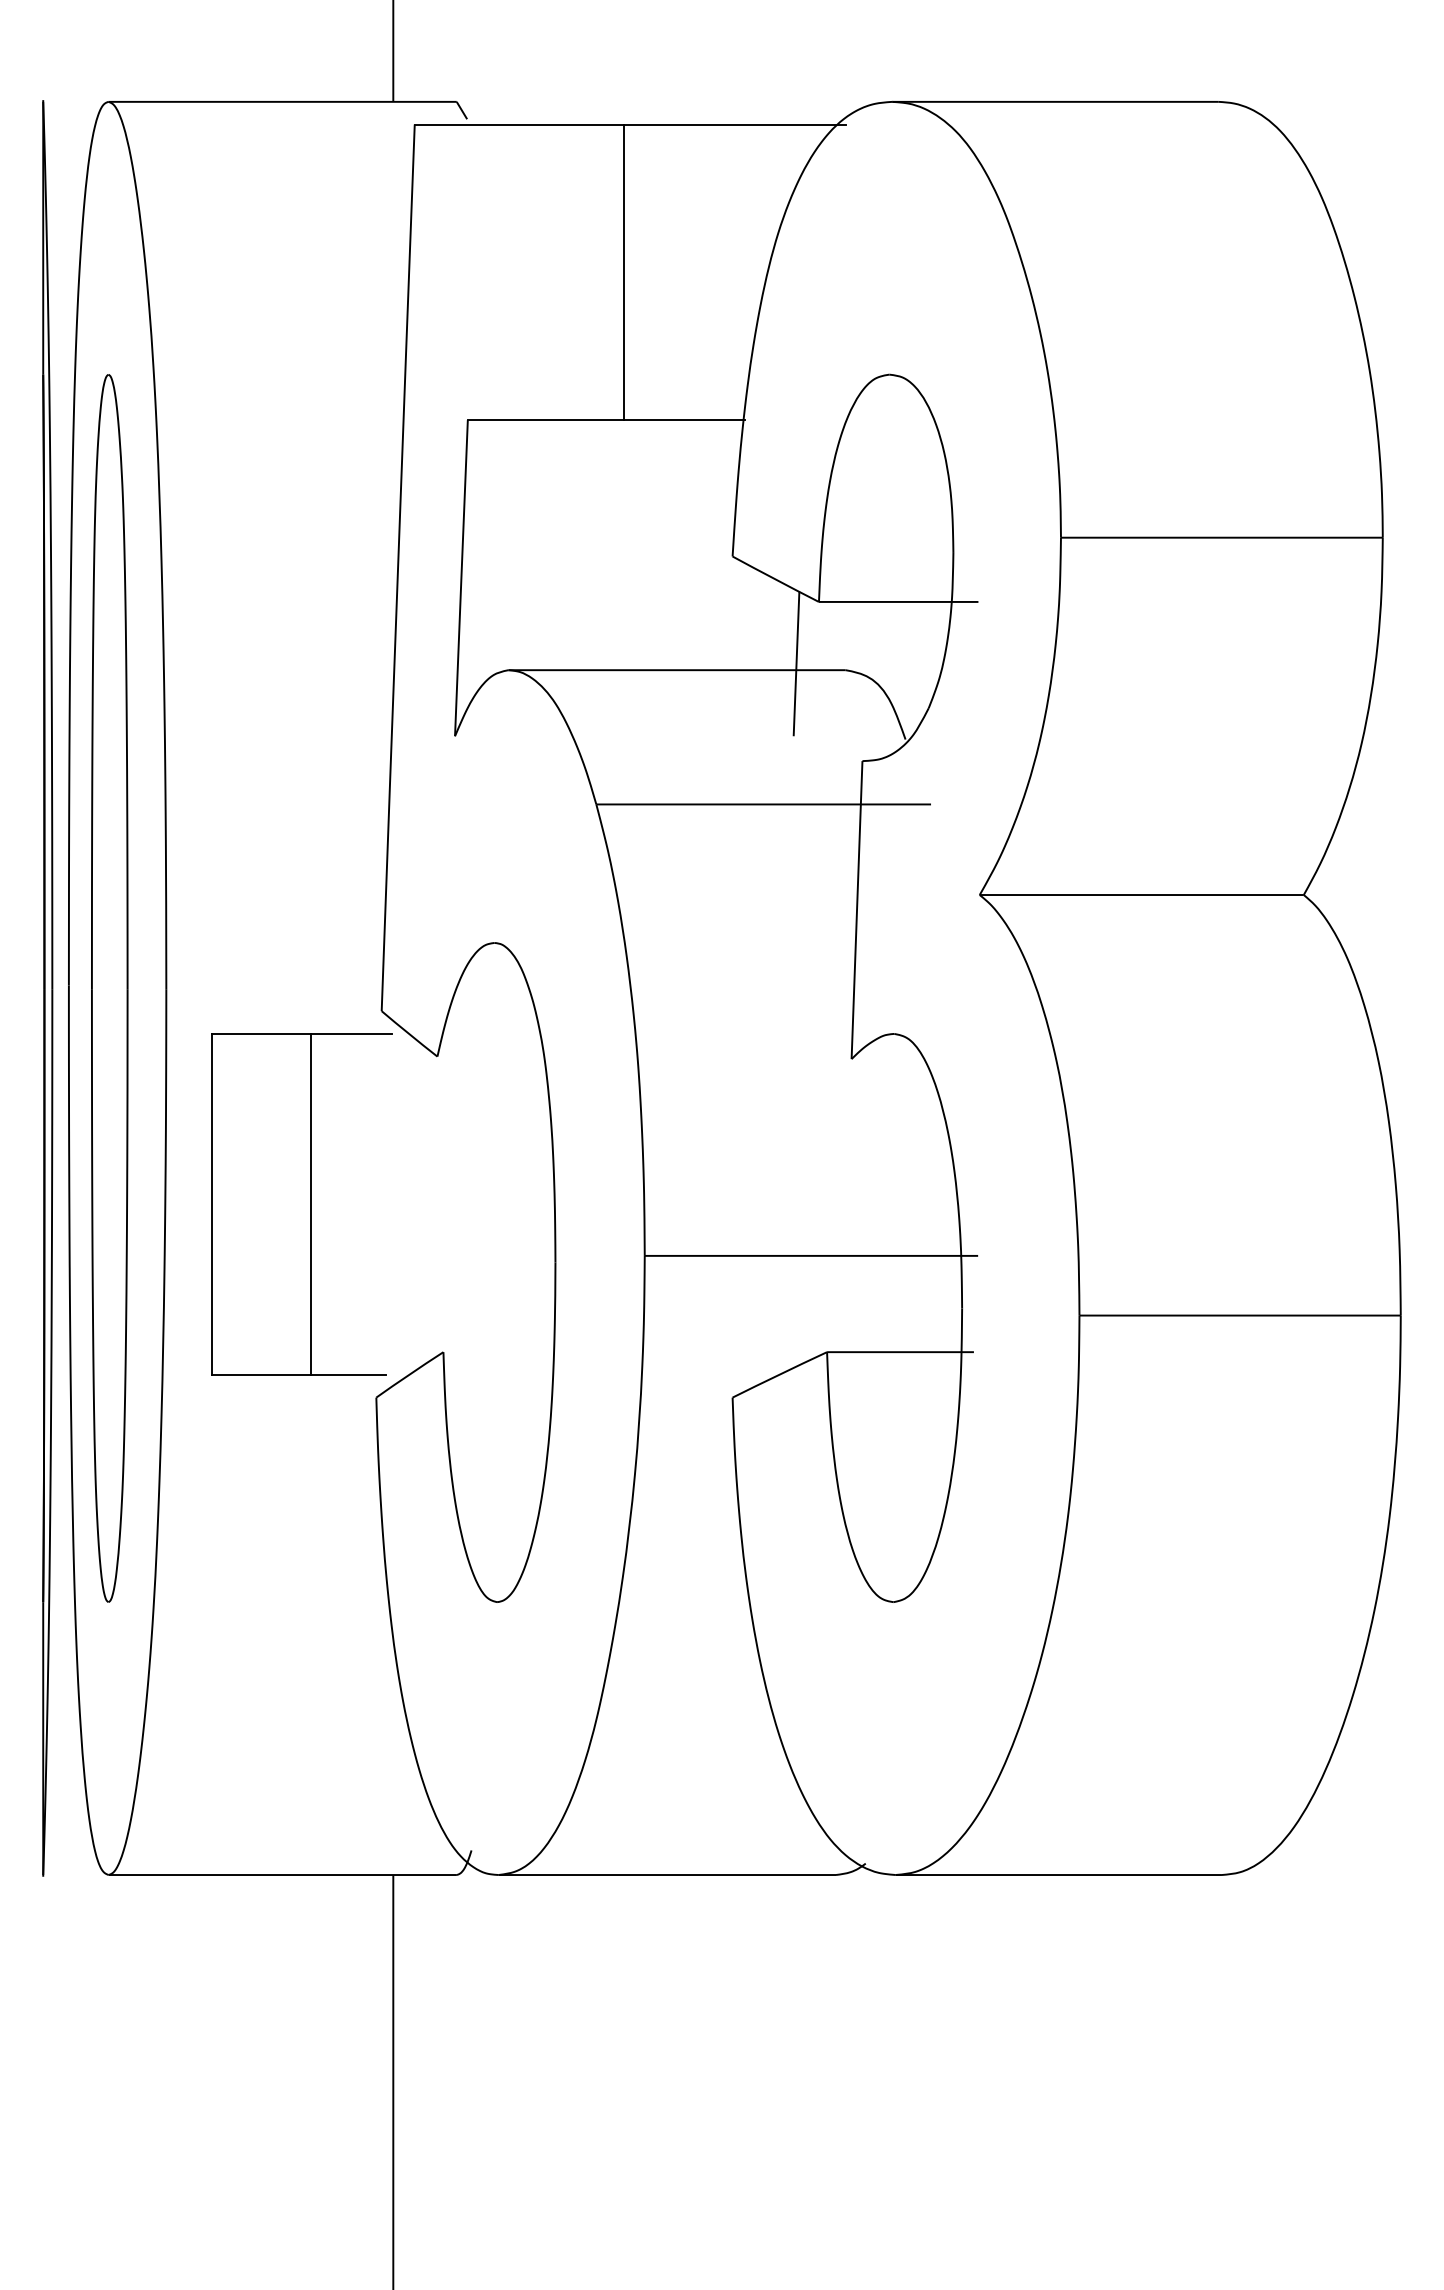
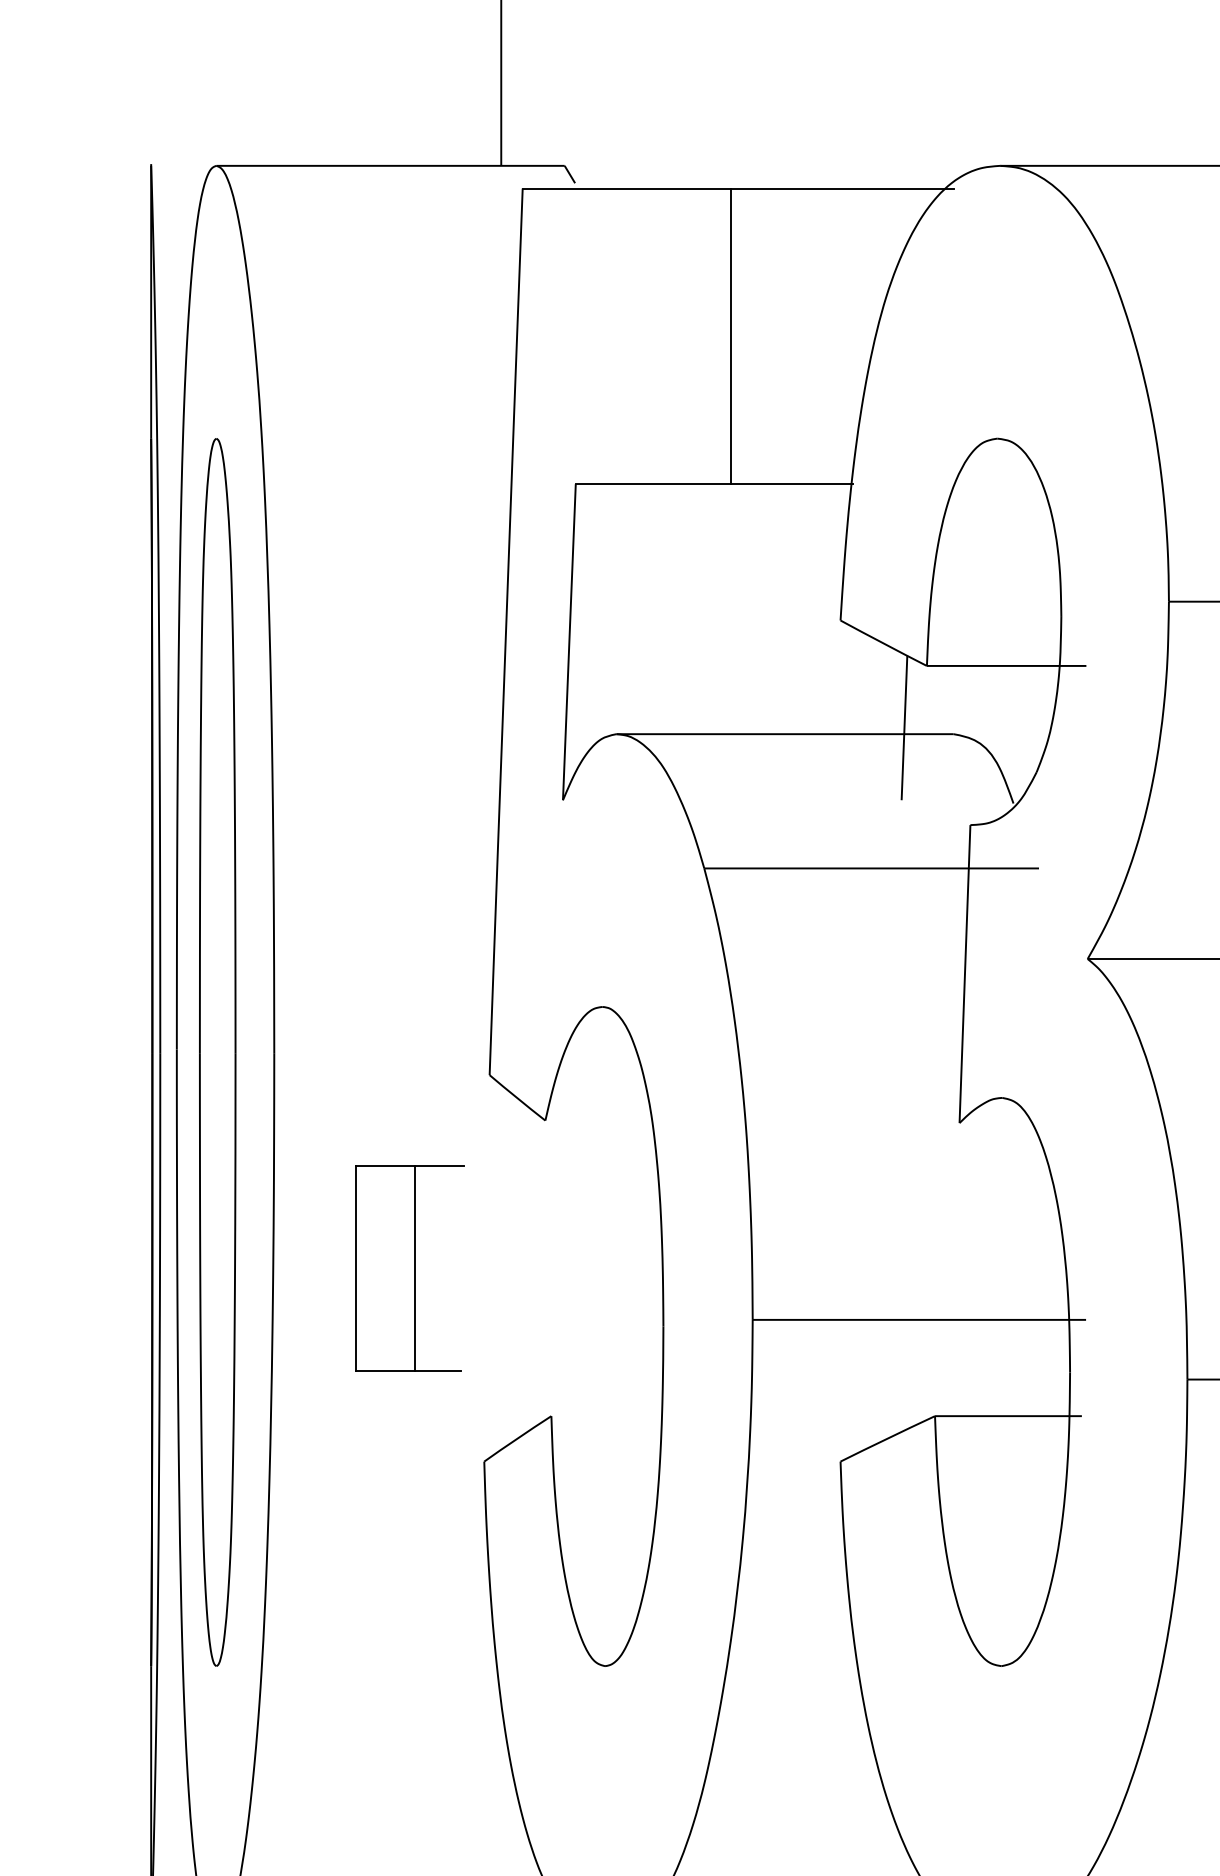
part: (301, 1204) -> (409, 1268), size x0.6

